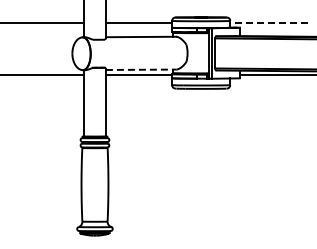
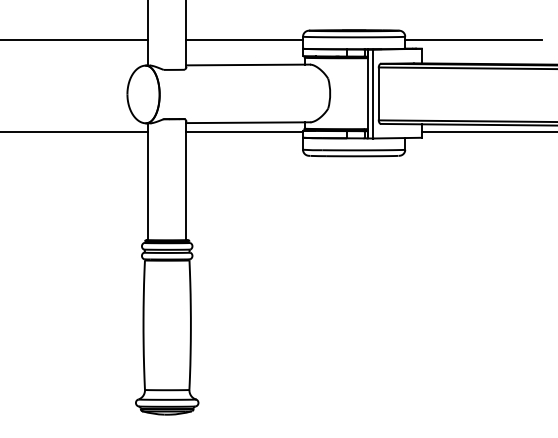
line: (269, 22) -> (474, 39), dashed -> solid
line: (141, 69) -> (249, 122), dashed -> solid

